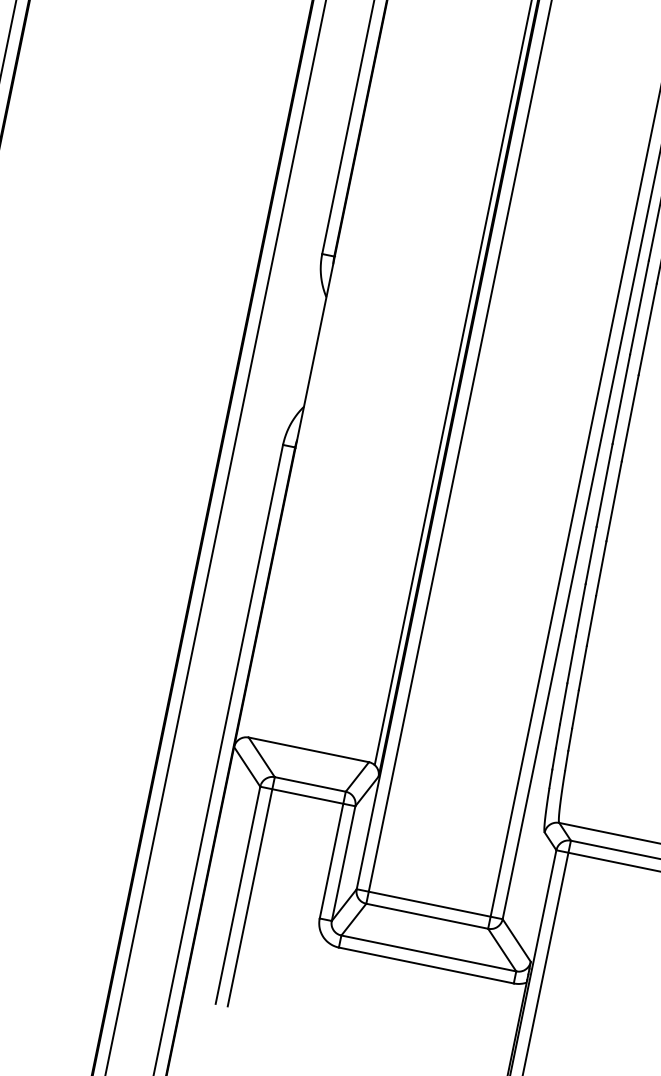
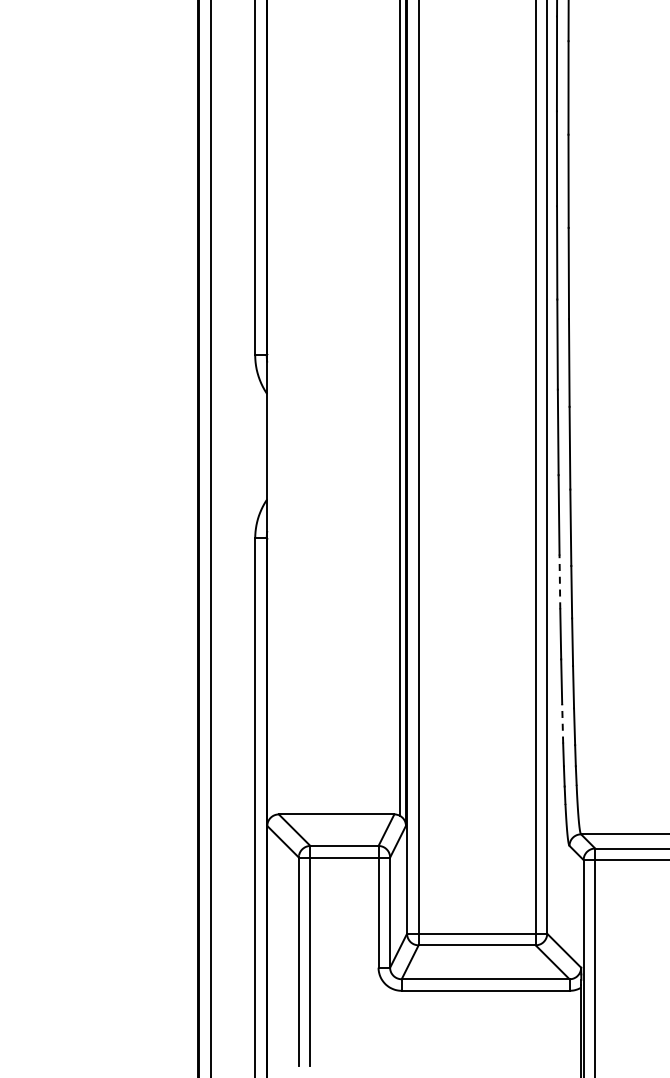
line: (590, 554) -> (559, 581), solid -> dashed
line: (563, 703) -> (562, 723), solid -> dashed

